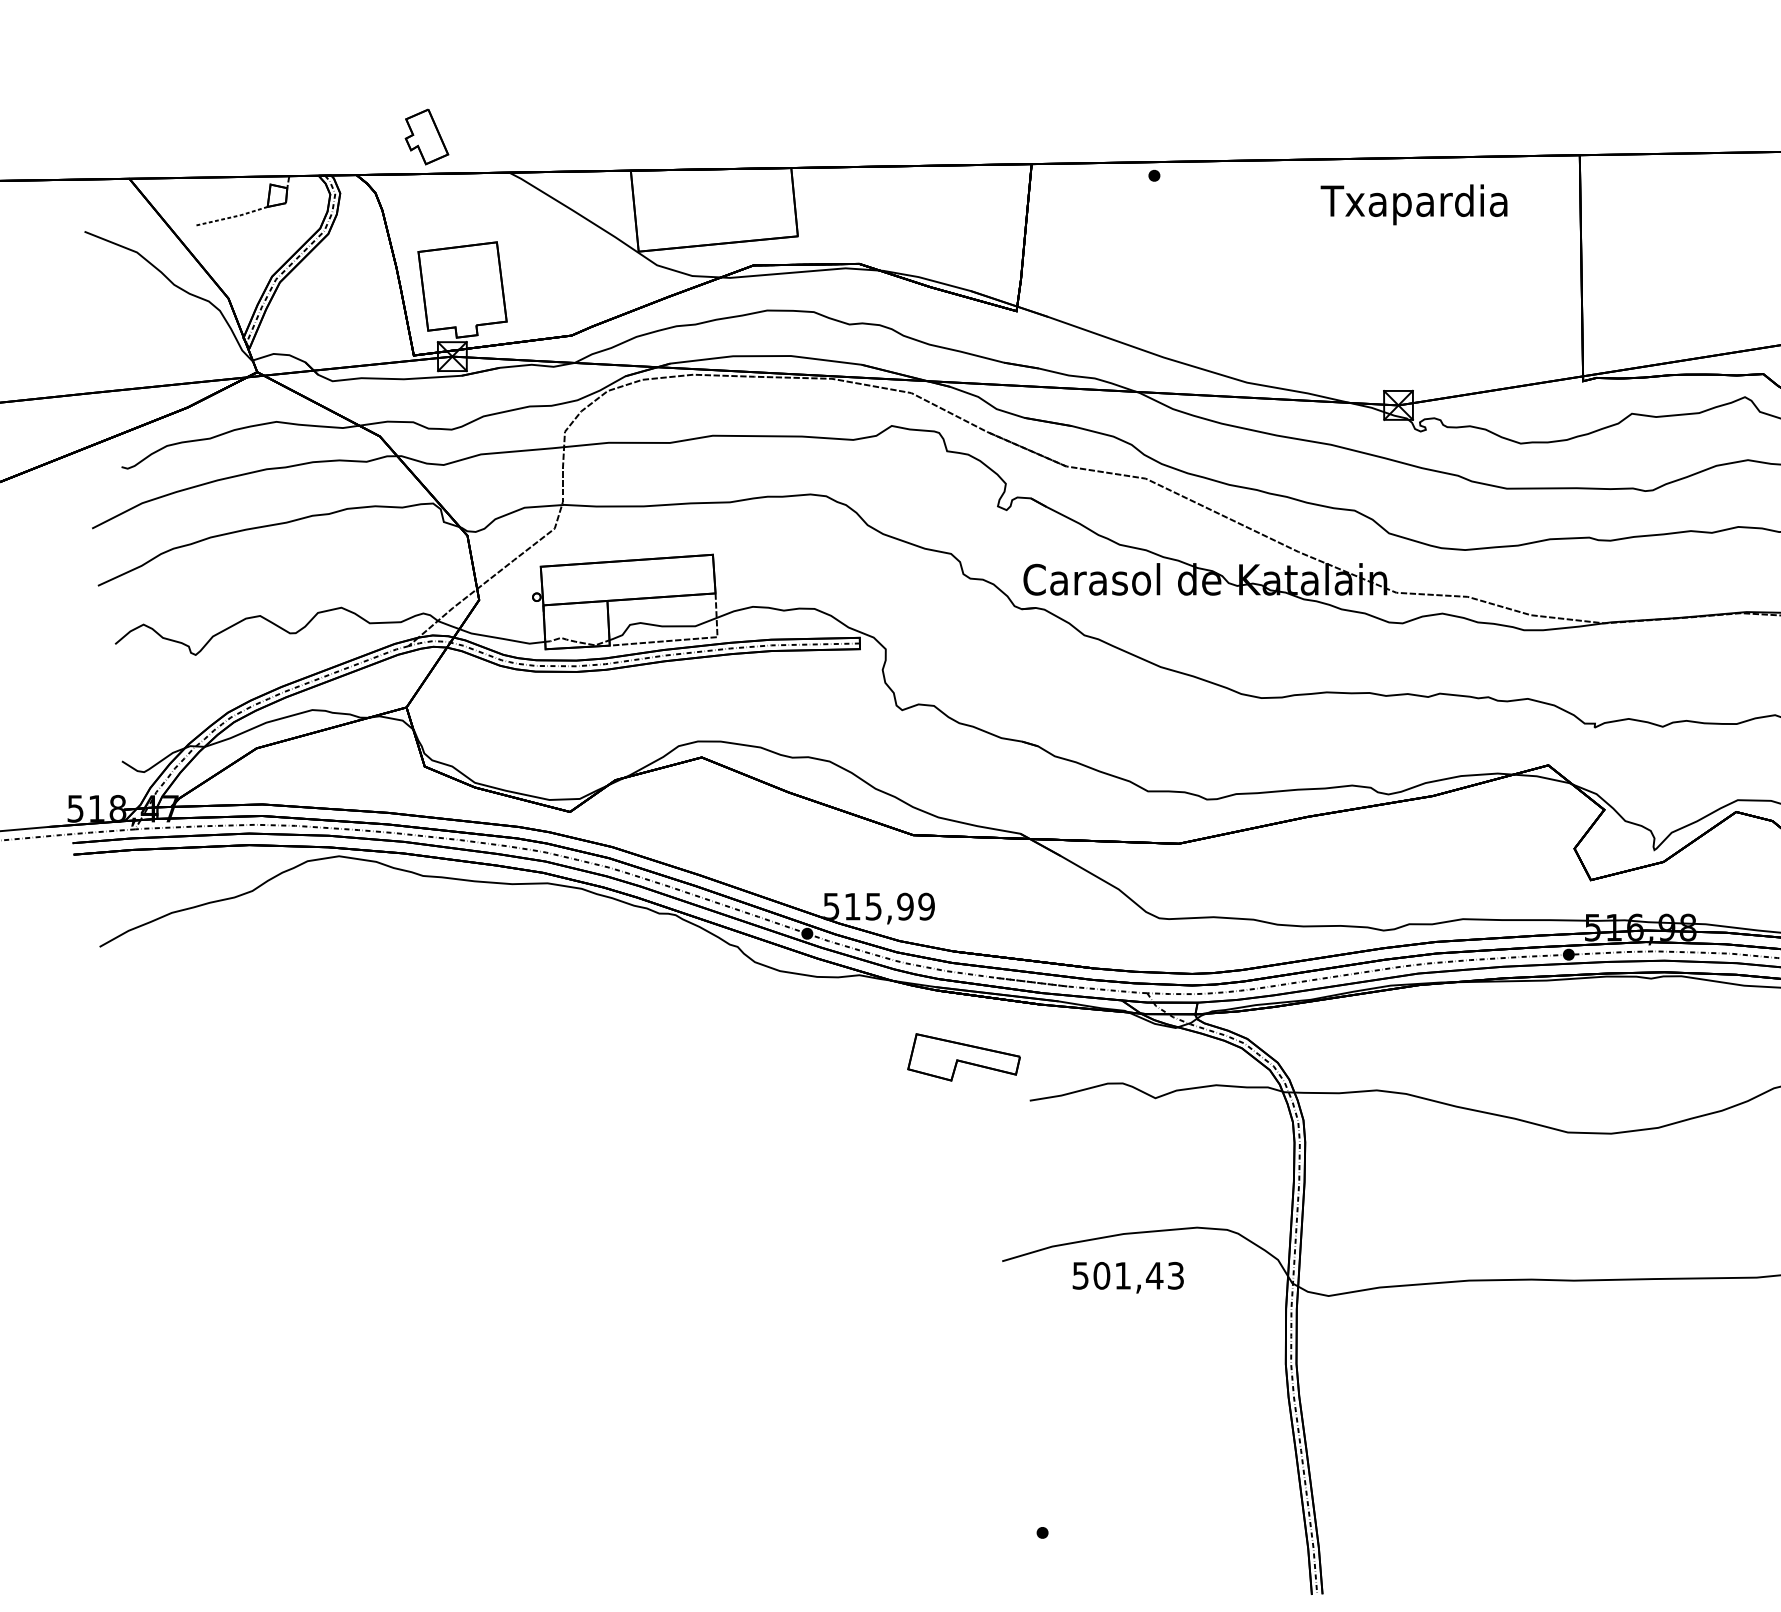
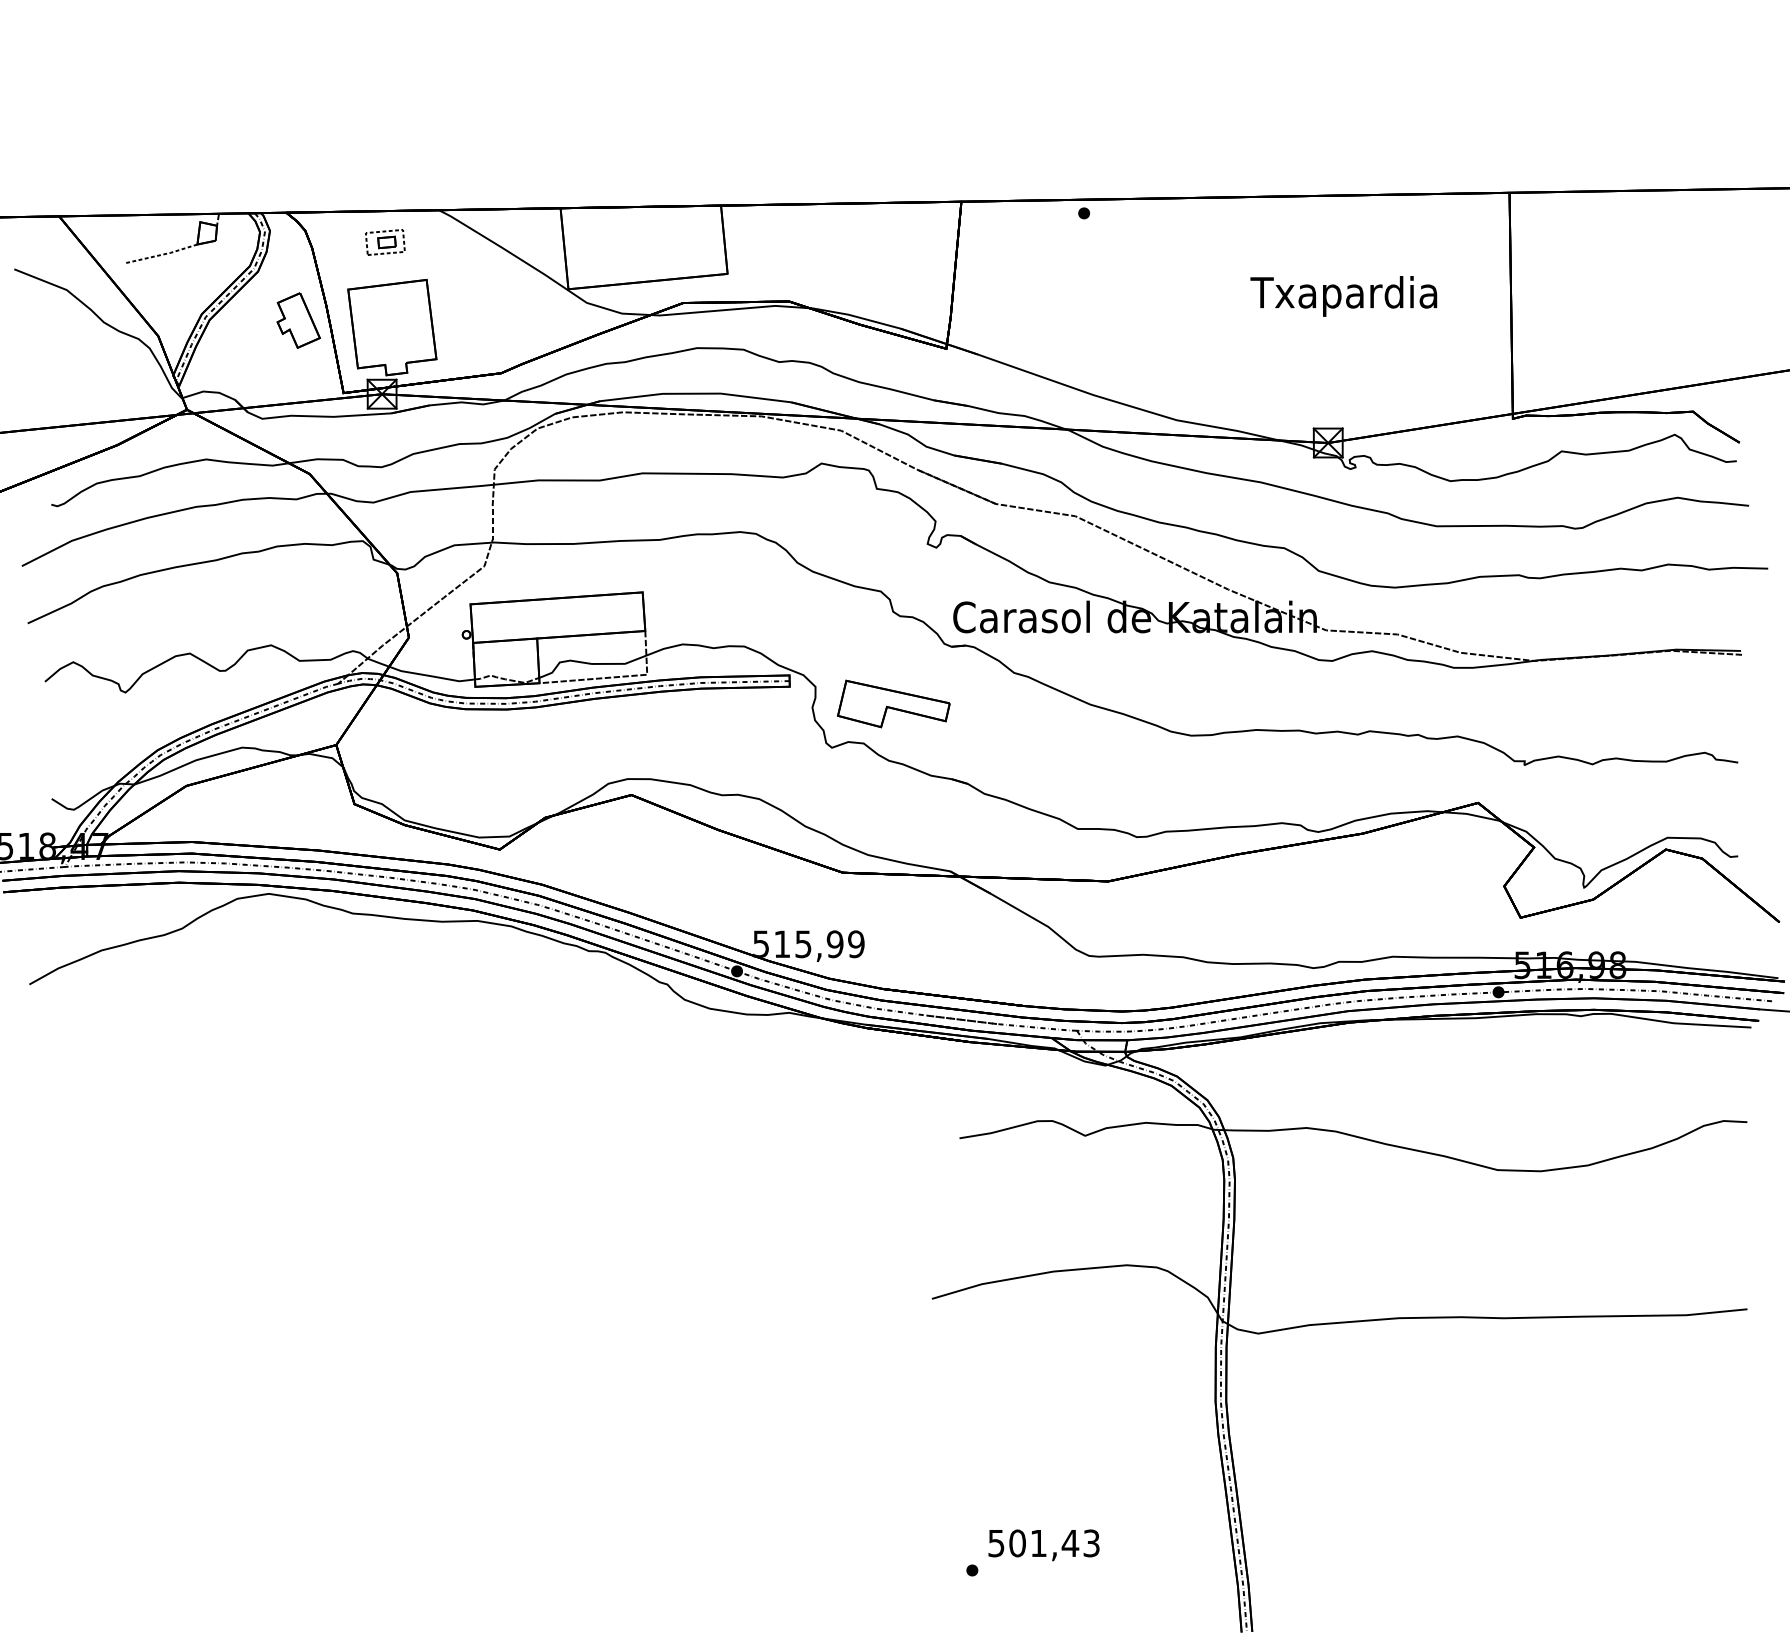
part: (426, 136) -> (298, 320), moved
part: (455, 204) -> (385, 242), added
text: (1413, 204) -> (1343, 296), moved
part: (963, 1056) -> (893, 703), moved
text: (1127, 1277) -> (1043, 1545), moved

